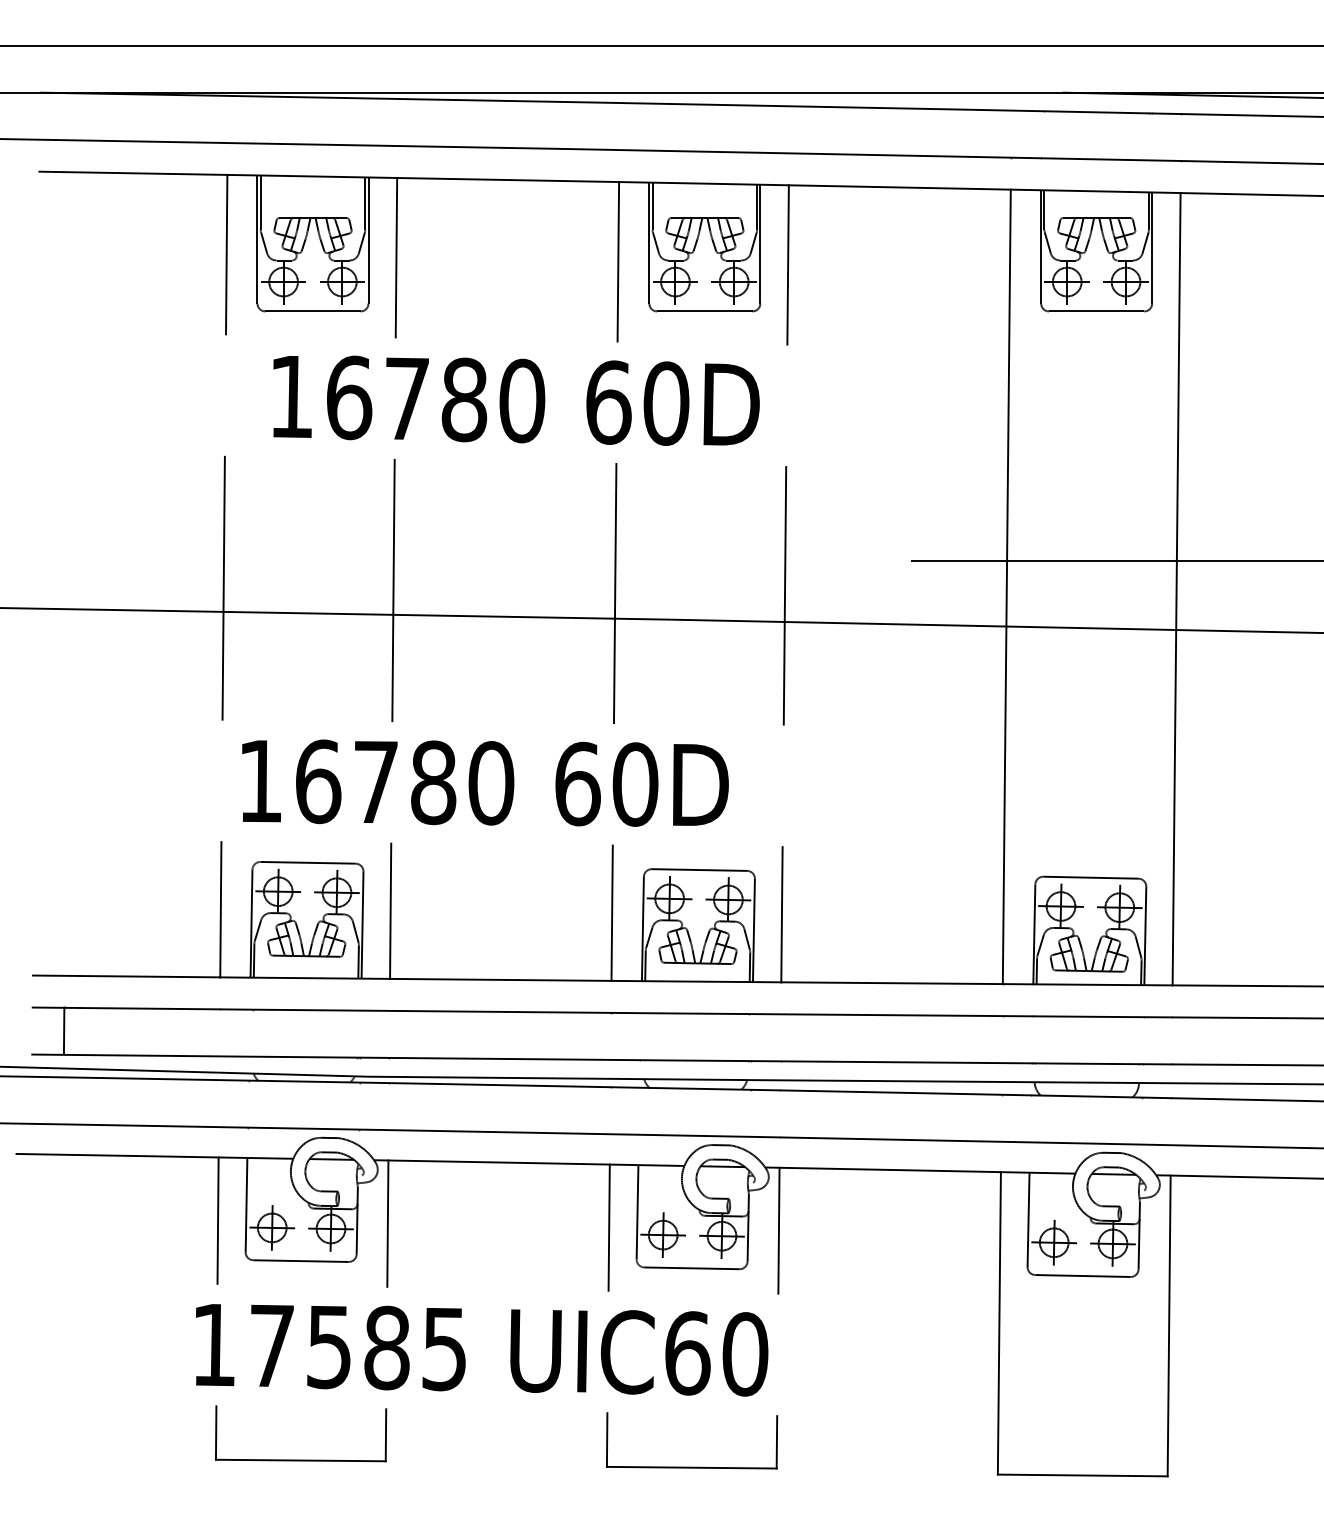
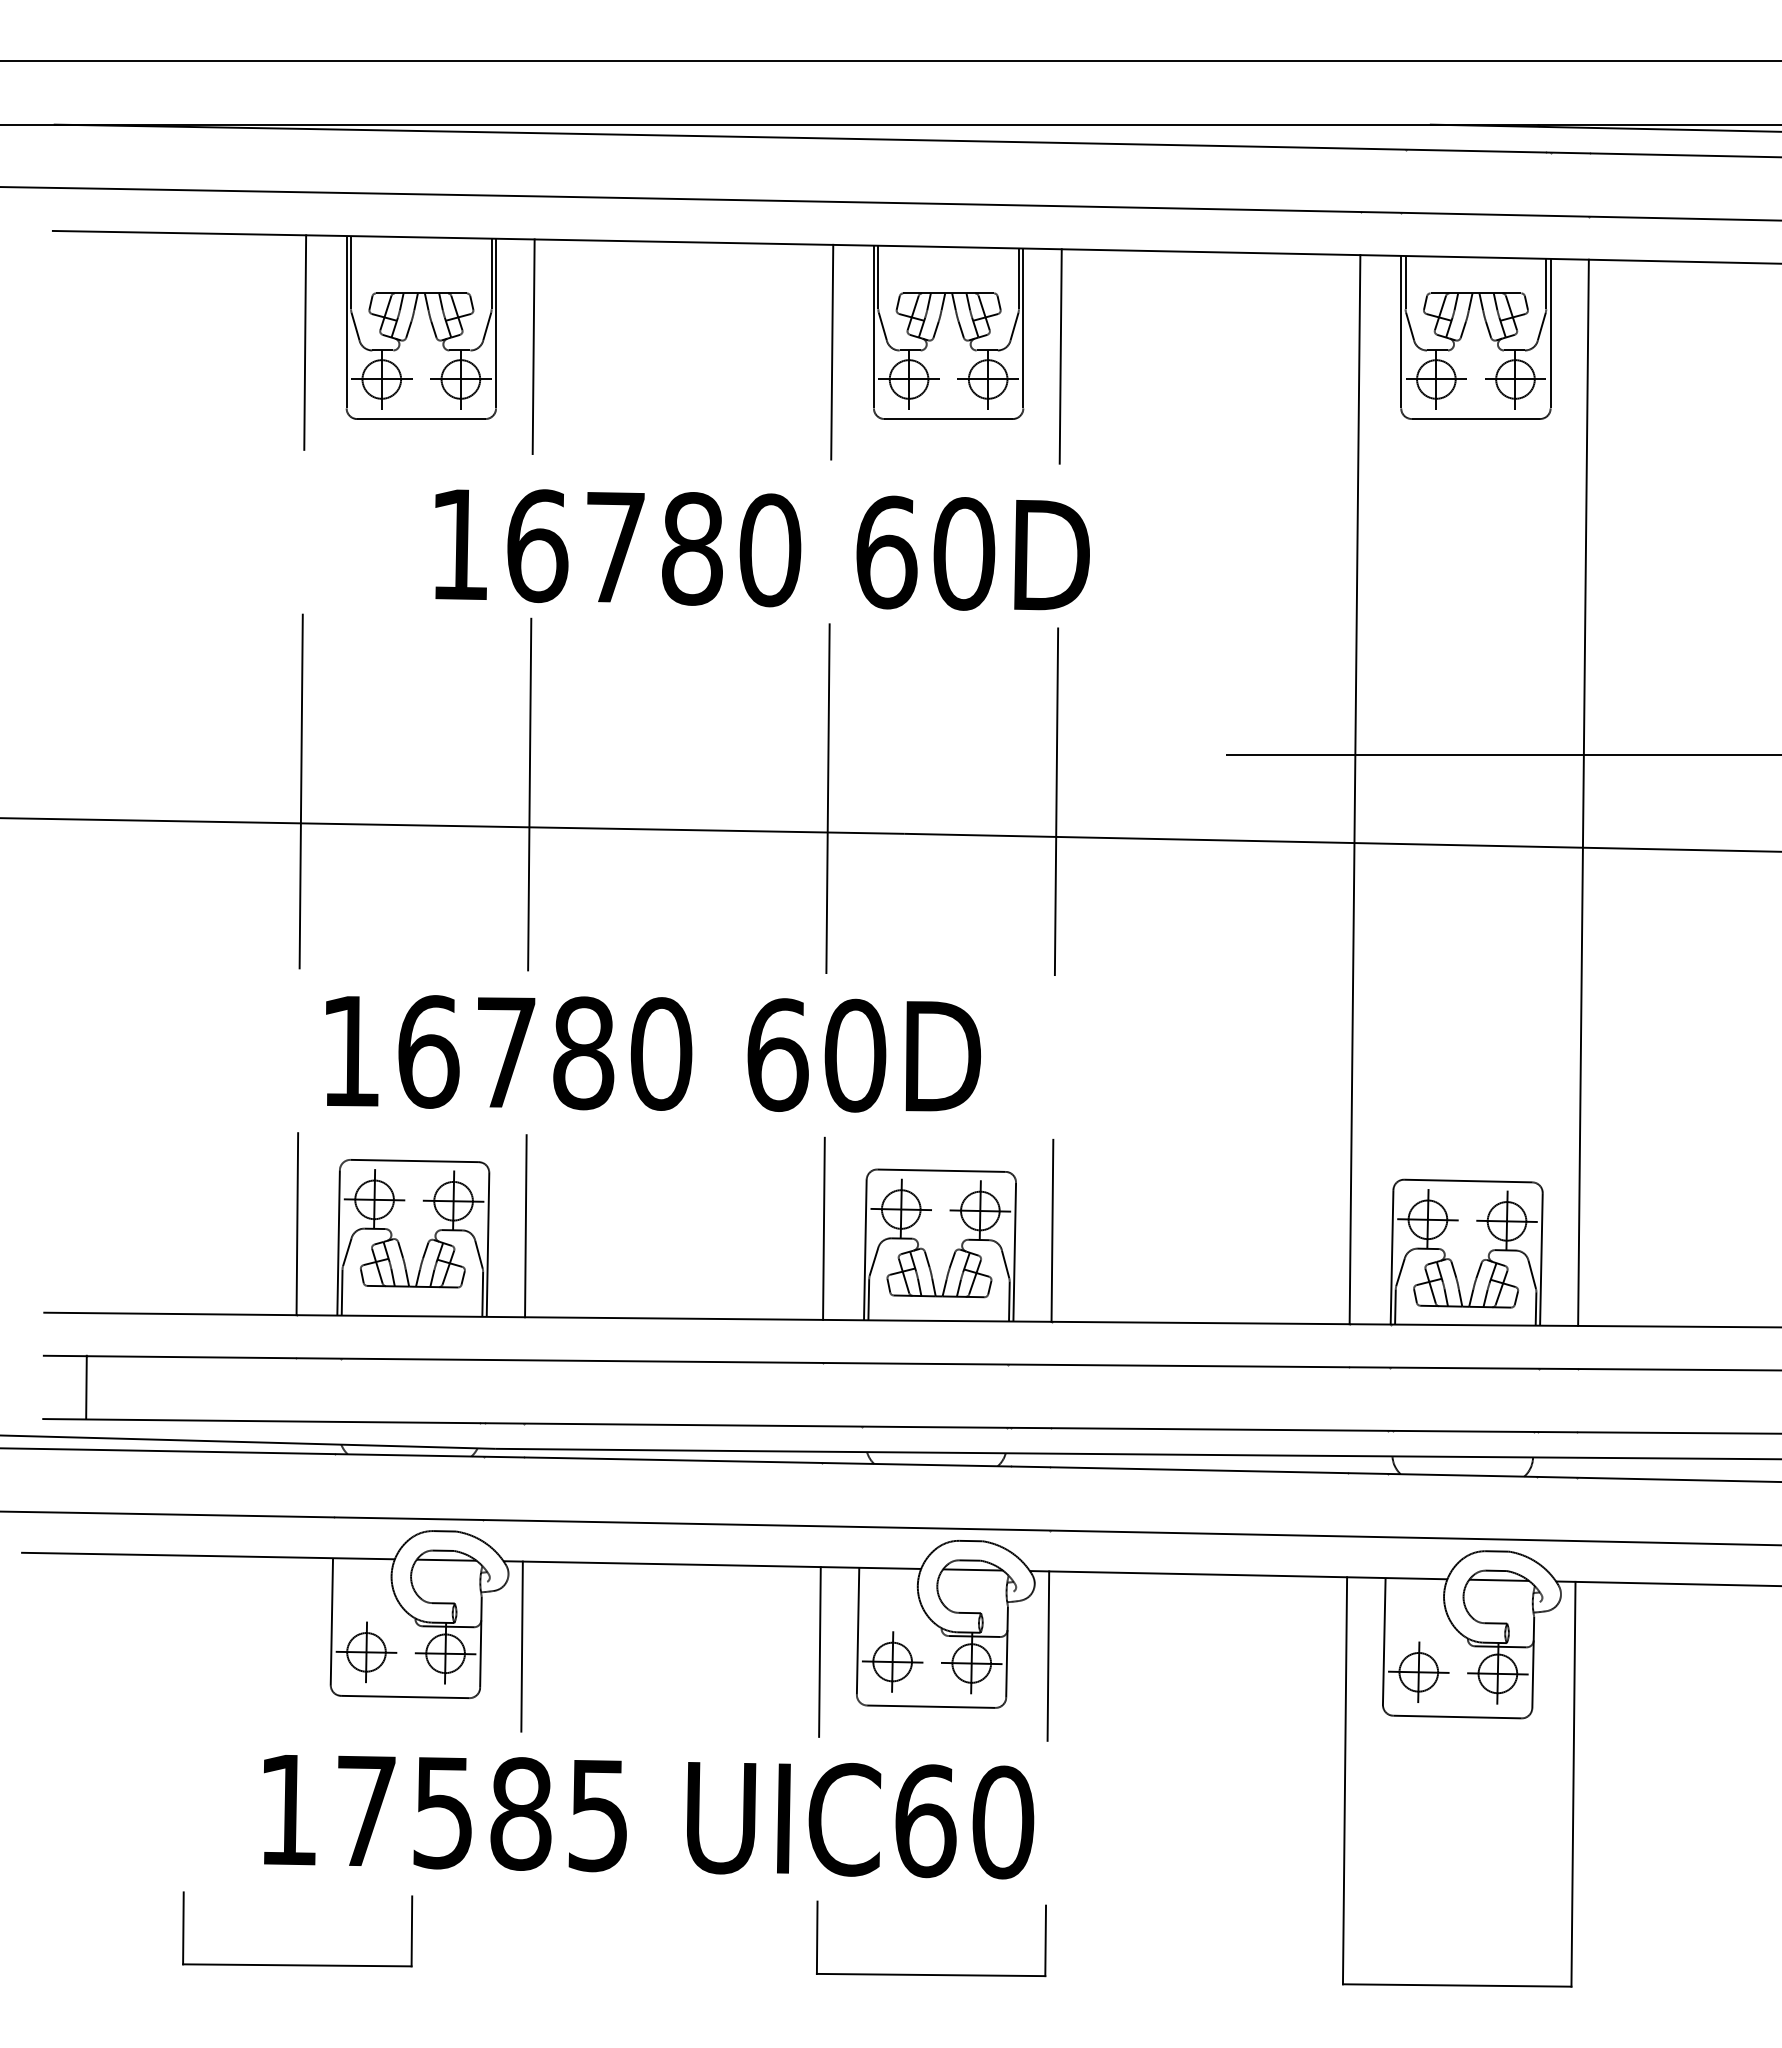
text: (516, 400) -> (762, 549), moved
line: (217, 1220) -> (292, 1642), removed
part: (301, 1459) -> (298, 1963), moved

